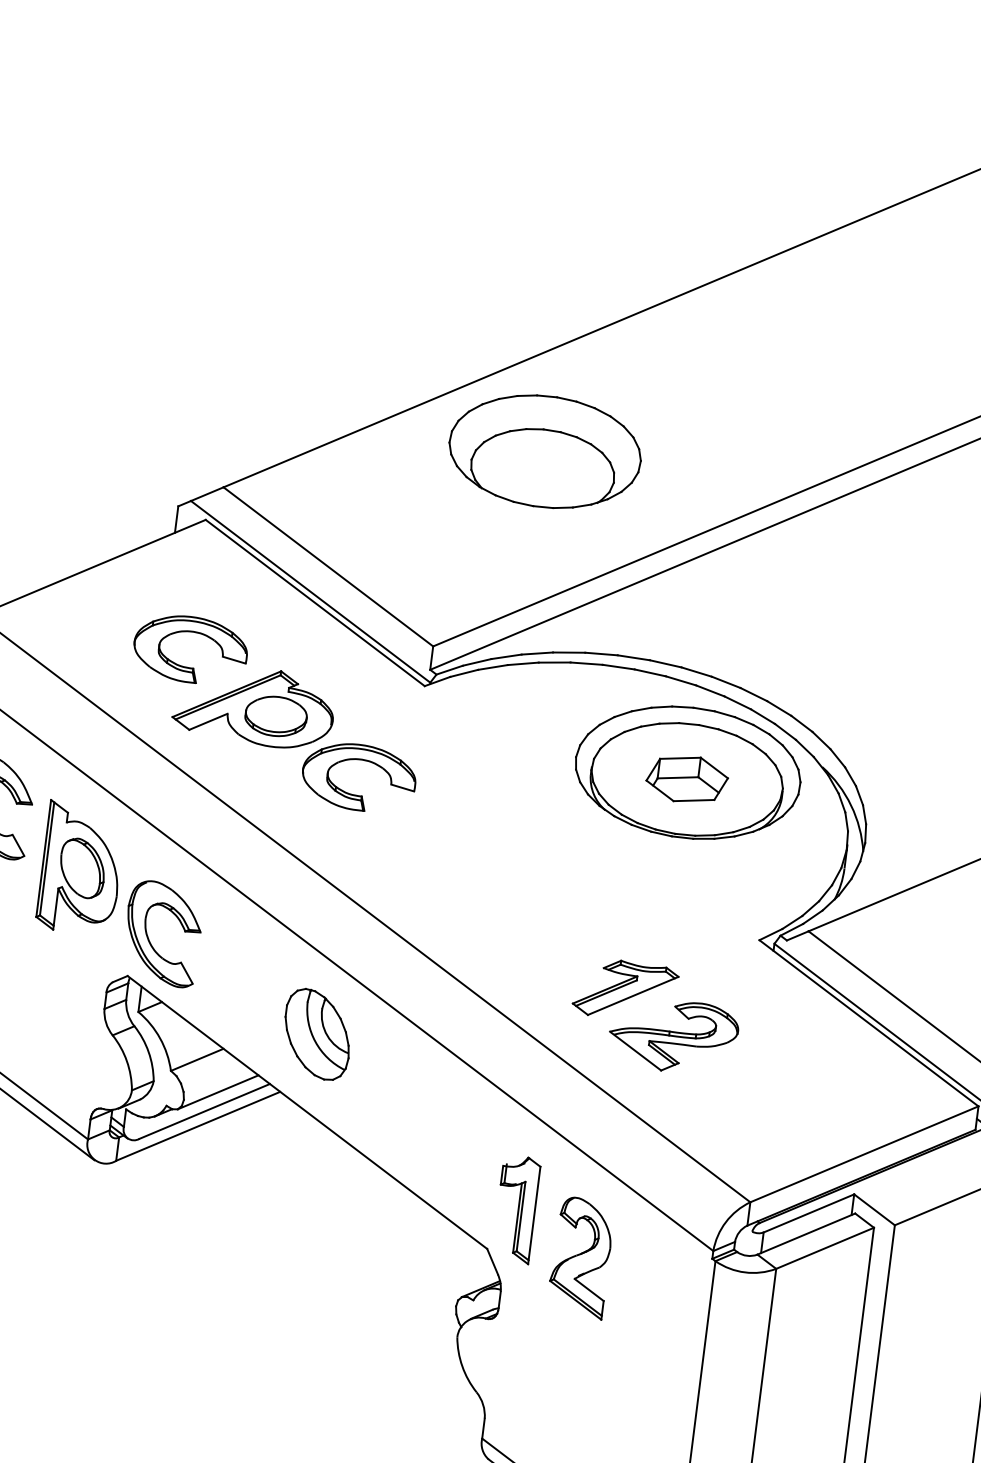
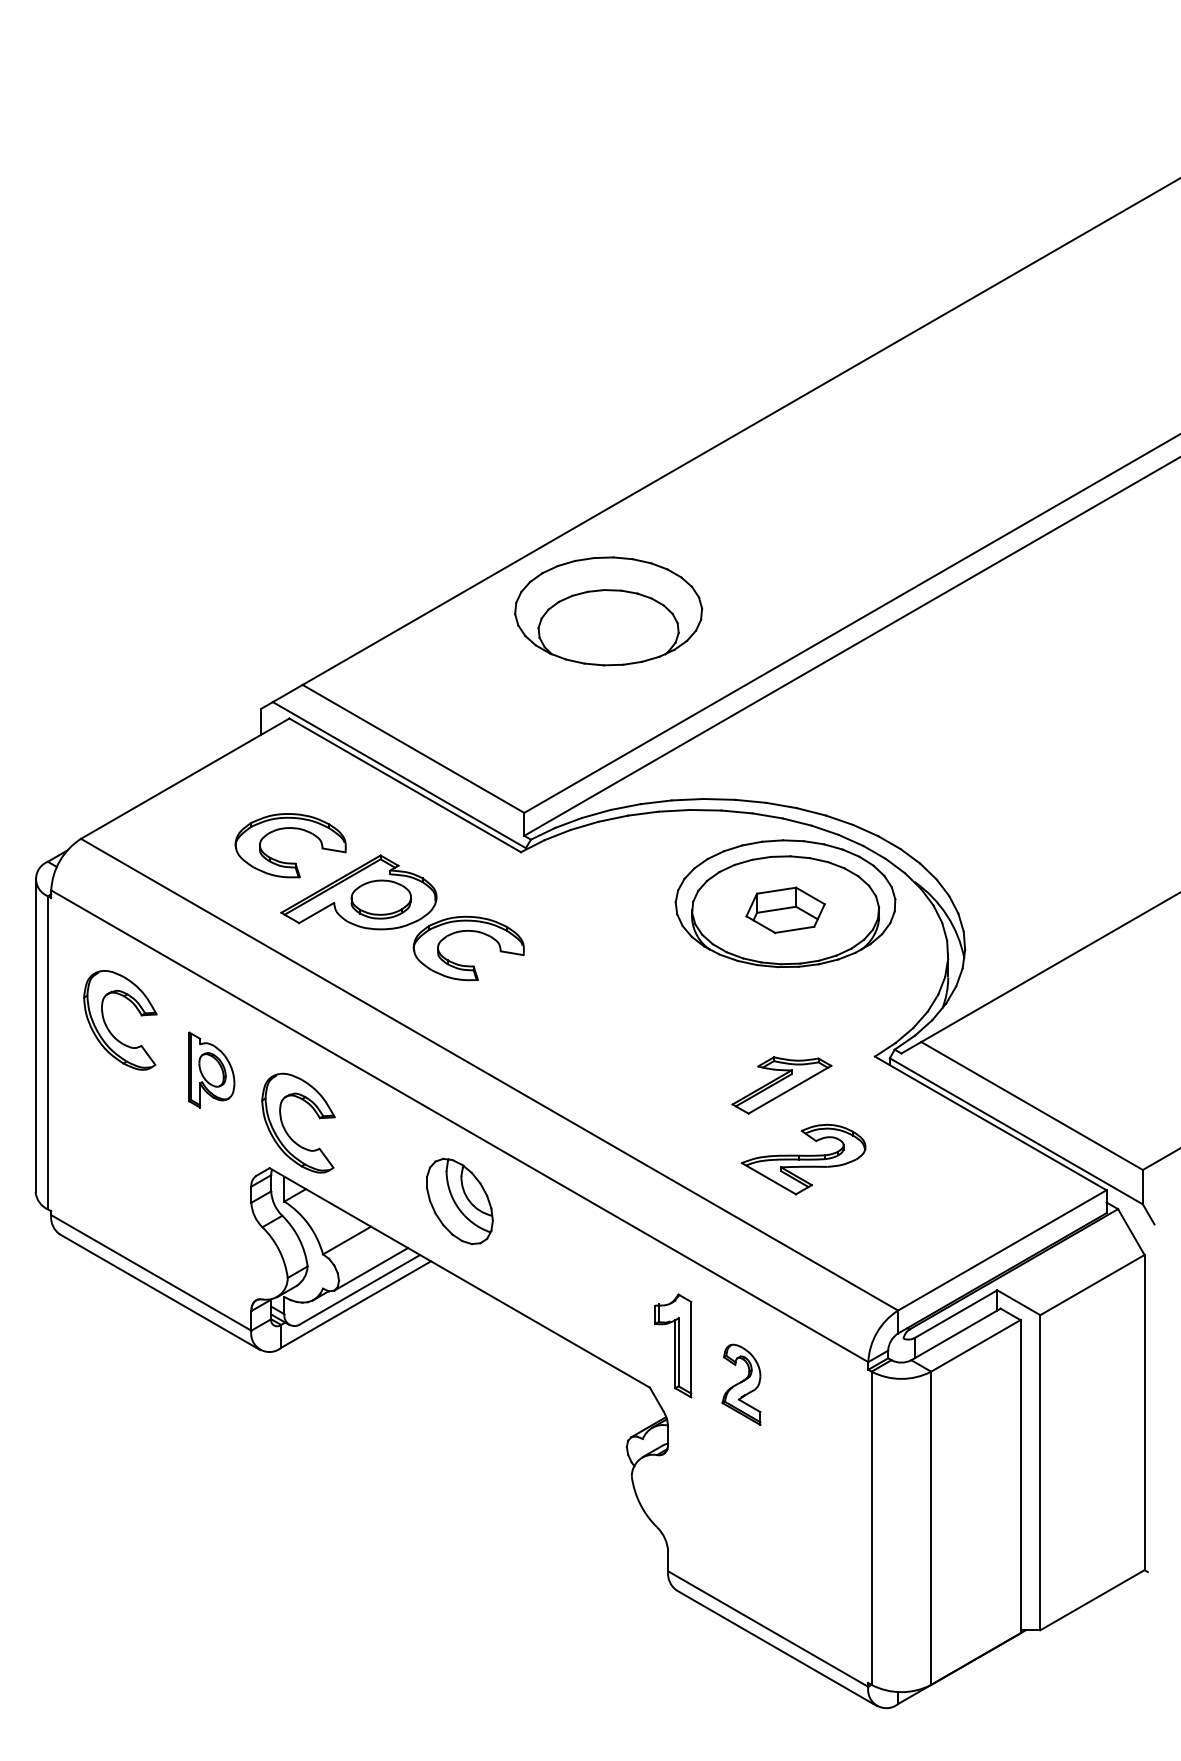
part: (81, 867) -> (211, 1069), size x0.6
part: (625, 990) -> (781, 1085), moved
part: (581, 1257) -> (741, 1384), size x0.7

